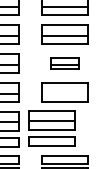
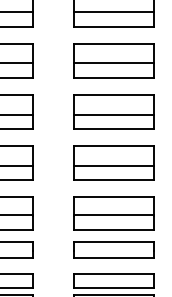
part: (64, 63) -> (113, 111), size x1.67
line: (64, 94) -> (113, 166), added
part: (51, 128) -> (113, 227), moved

